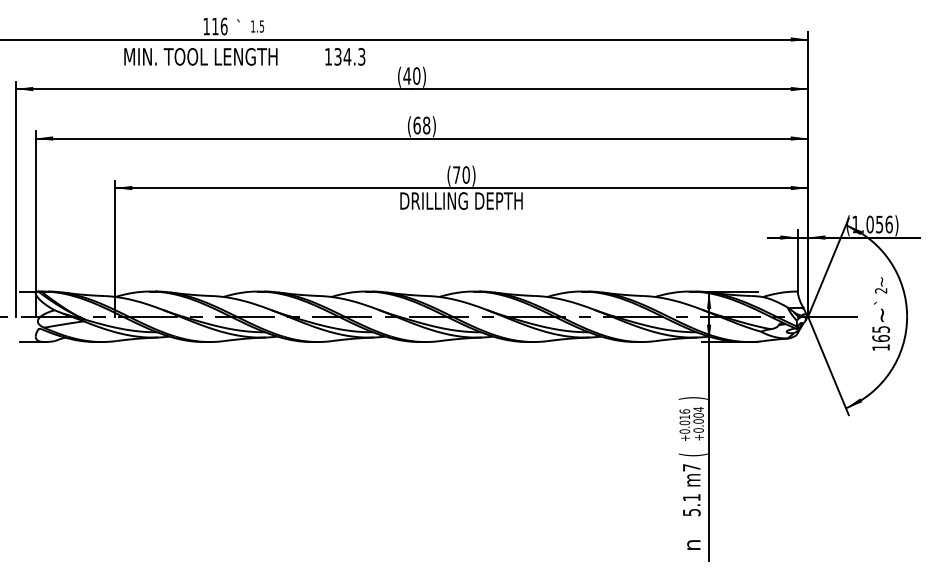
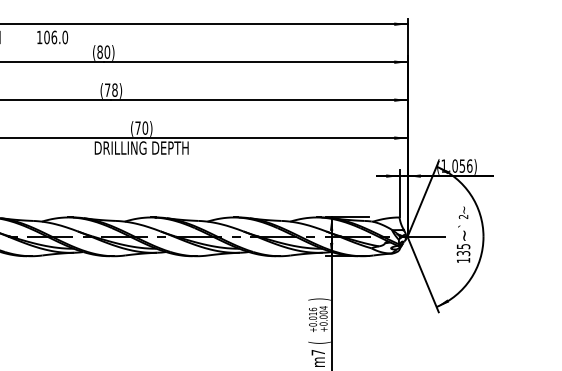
text: (349, 56) -> (55, 37), 134.3 -> 106.0
text: (407, 75) -> (100, 51), (40) -> (80)
text: (416, 125) -> (107, 90), (68) -> (78)
text: (880, 338) -> (463, 253), 165 -> 135

